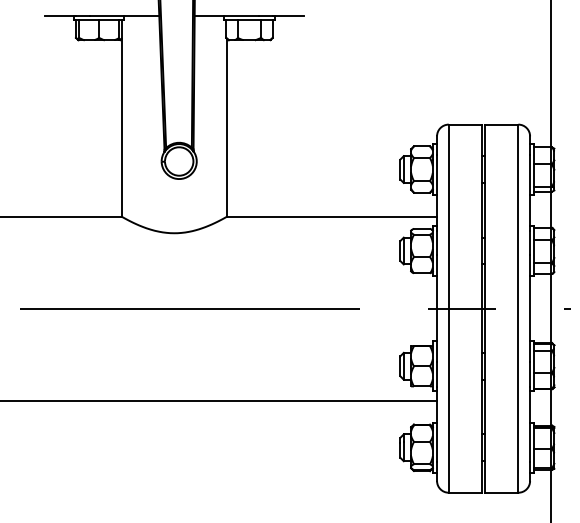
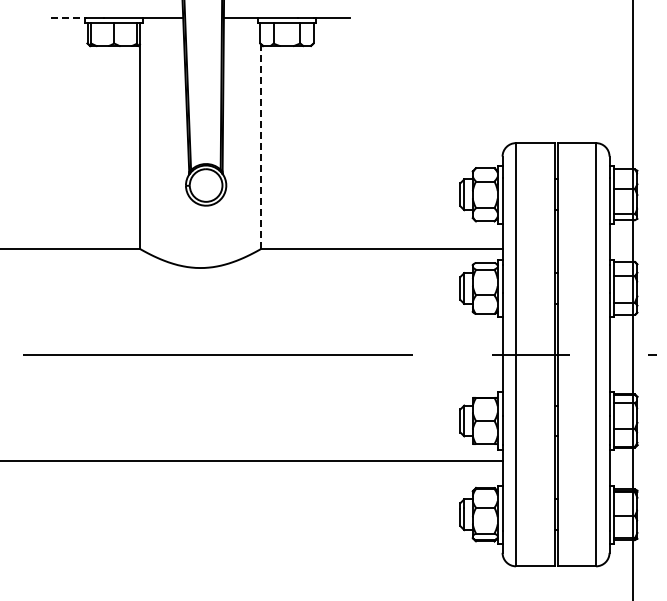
line: (60, 16) -> (69, 18), solid -> dashed
line: (227, 127) -> (261, 146), solid -> dashed

